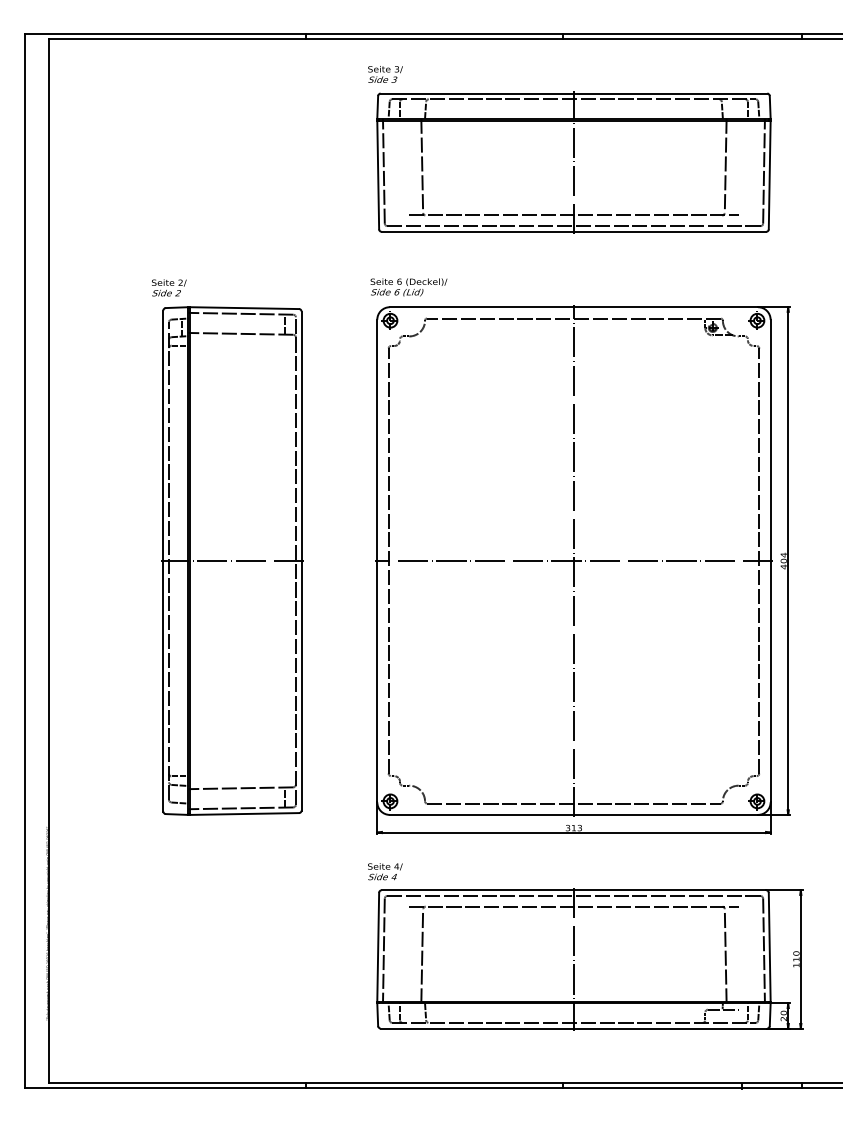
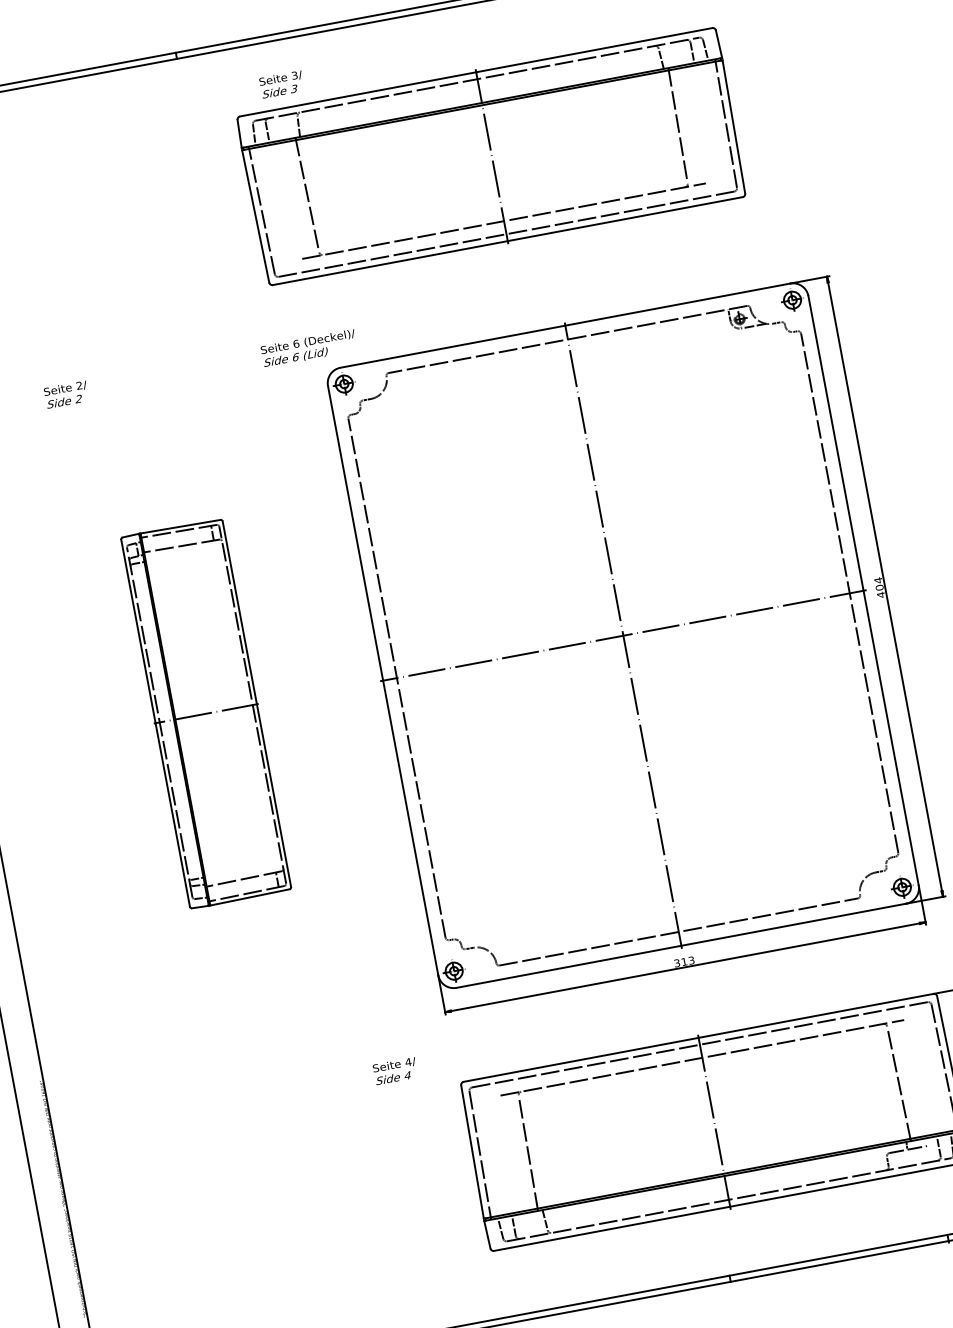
part: (573, 162) -> (491, 156), moved
text: (408, 287) -> (308, 348), moved
part: (232, 560) -> (206, 713), size x0.6
text: (385, 871) -> (395, 1070), moved

